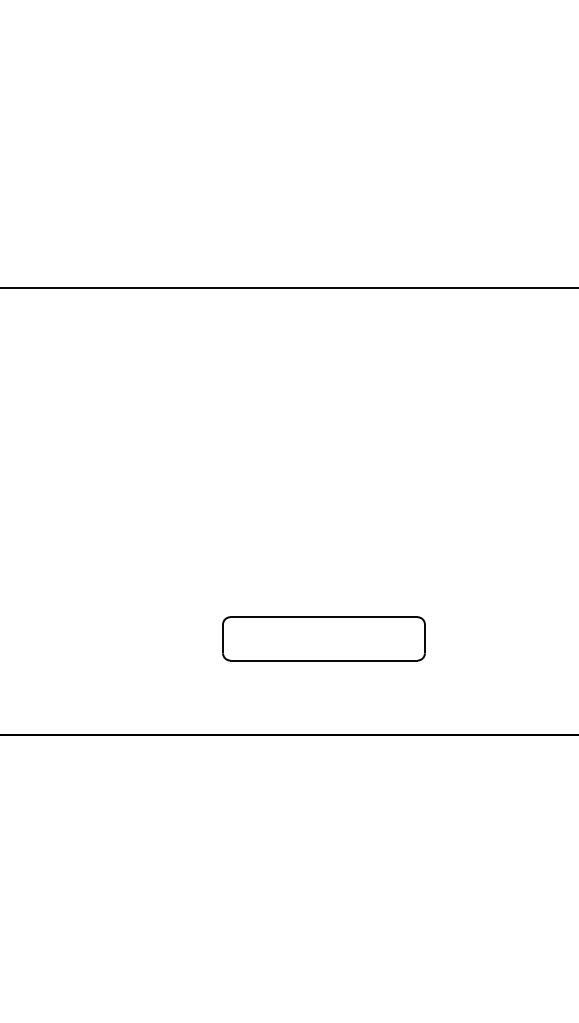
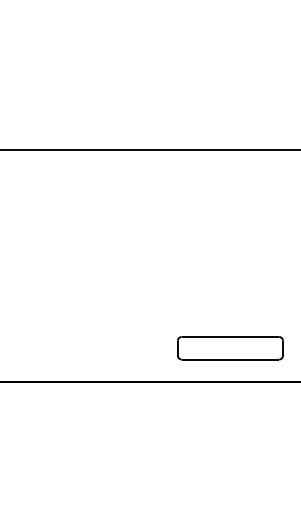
part: (324, 639) -> (230, 348), moved

